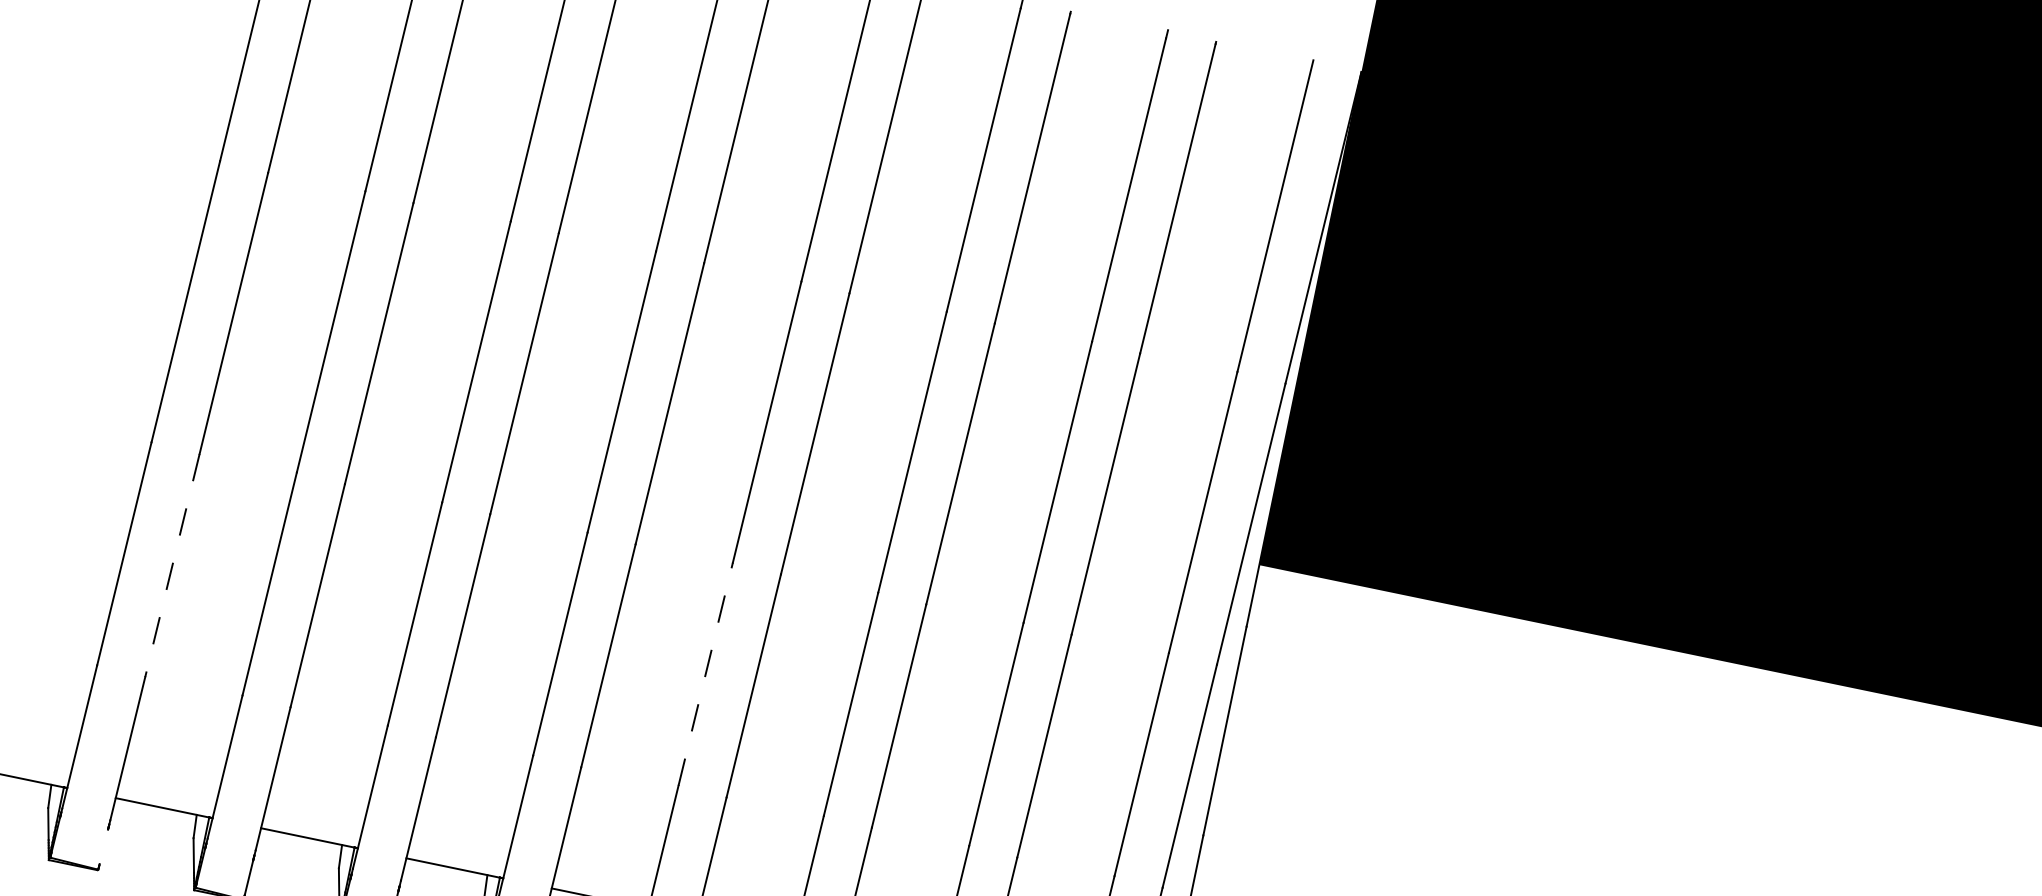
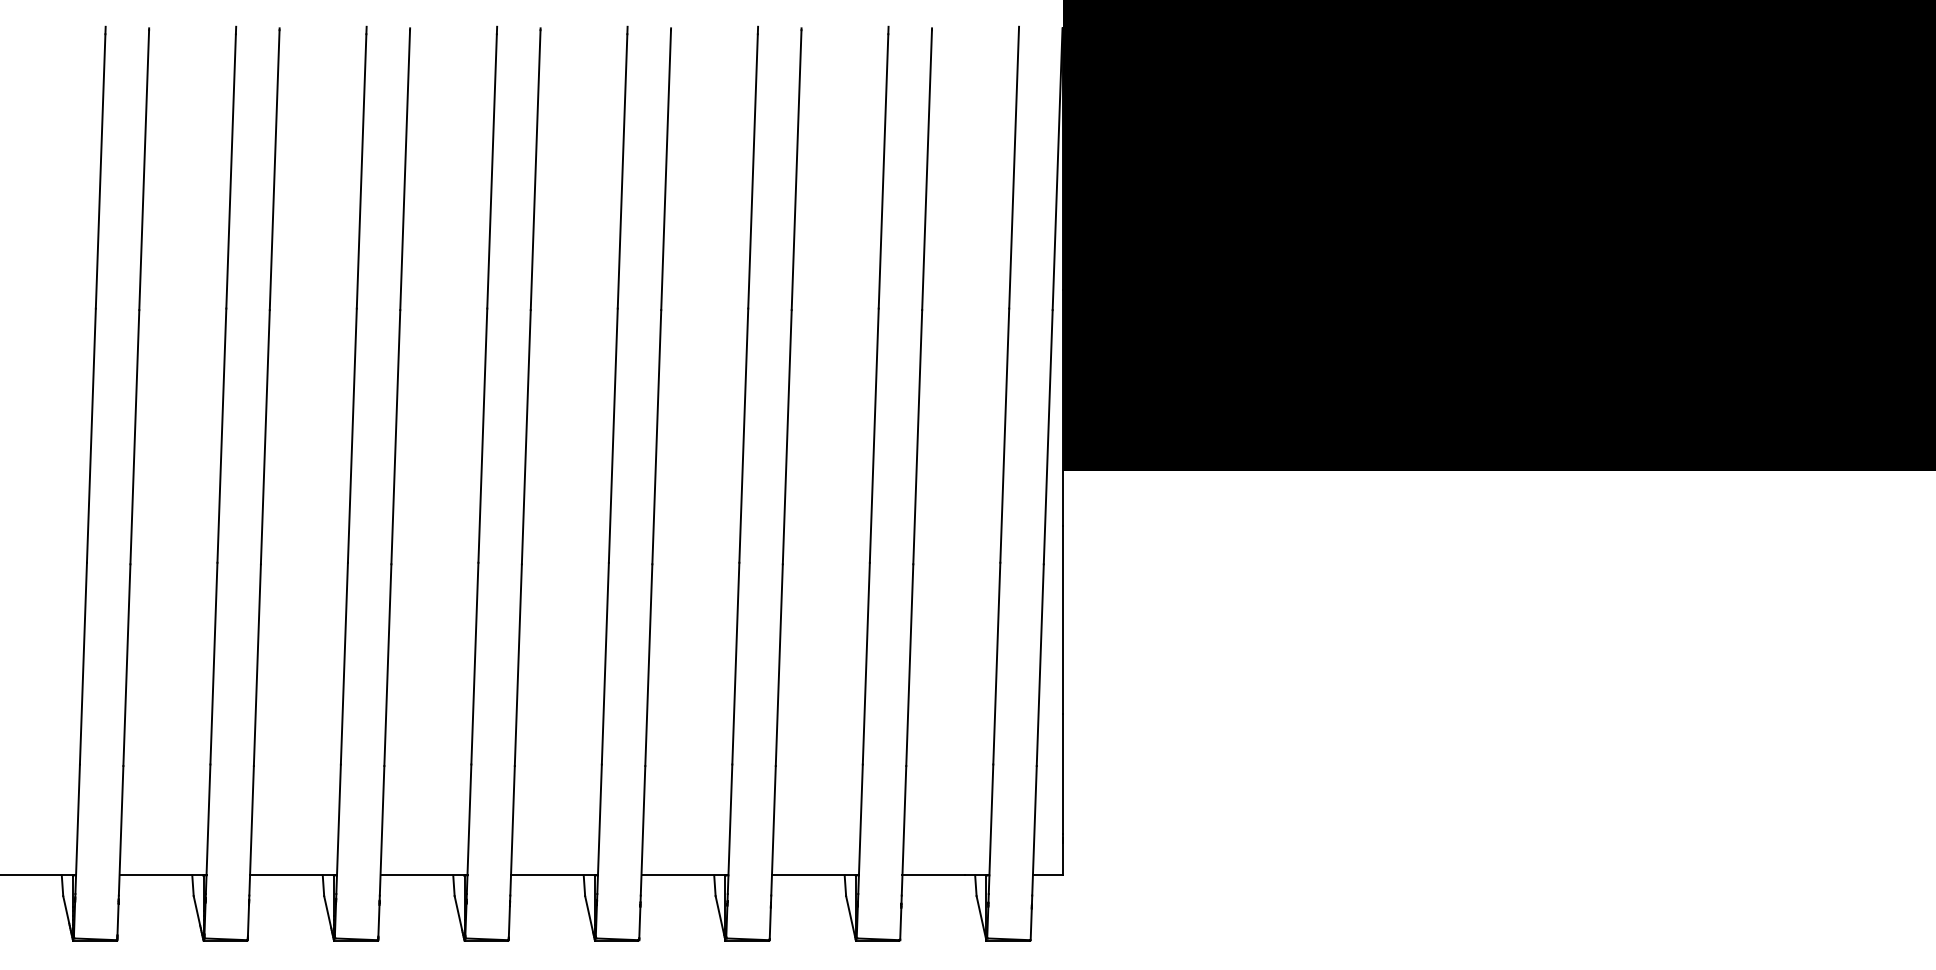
line: (171, 565) -> (126, 665), dashed -> solid
line: (705, 674) -> (605, 663), dashed -> solid
line: (103, 846) -> (117, 919), added

